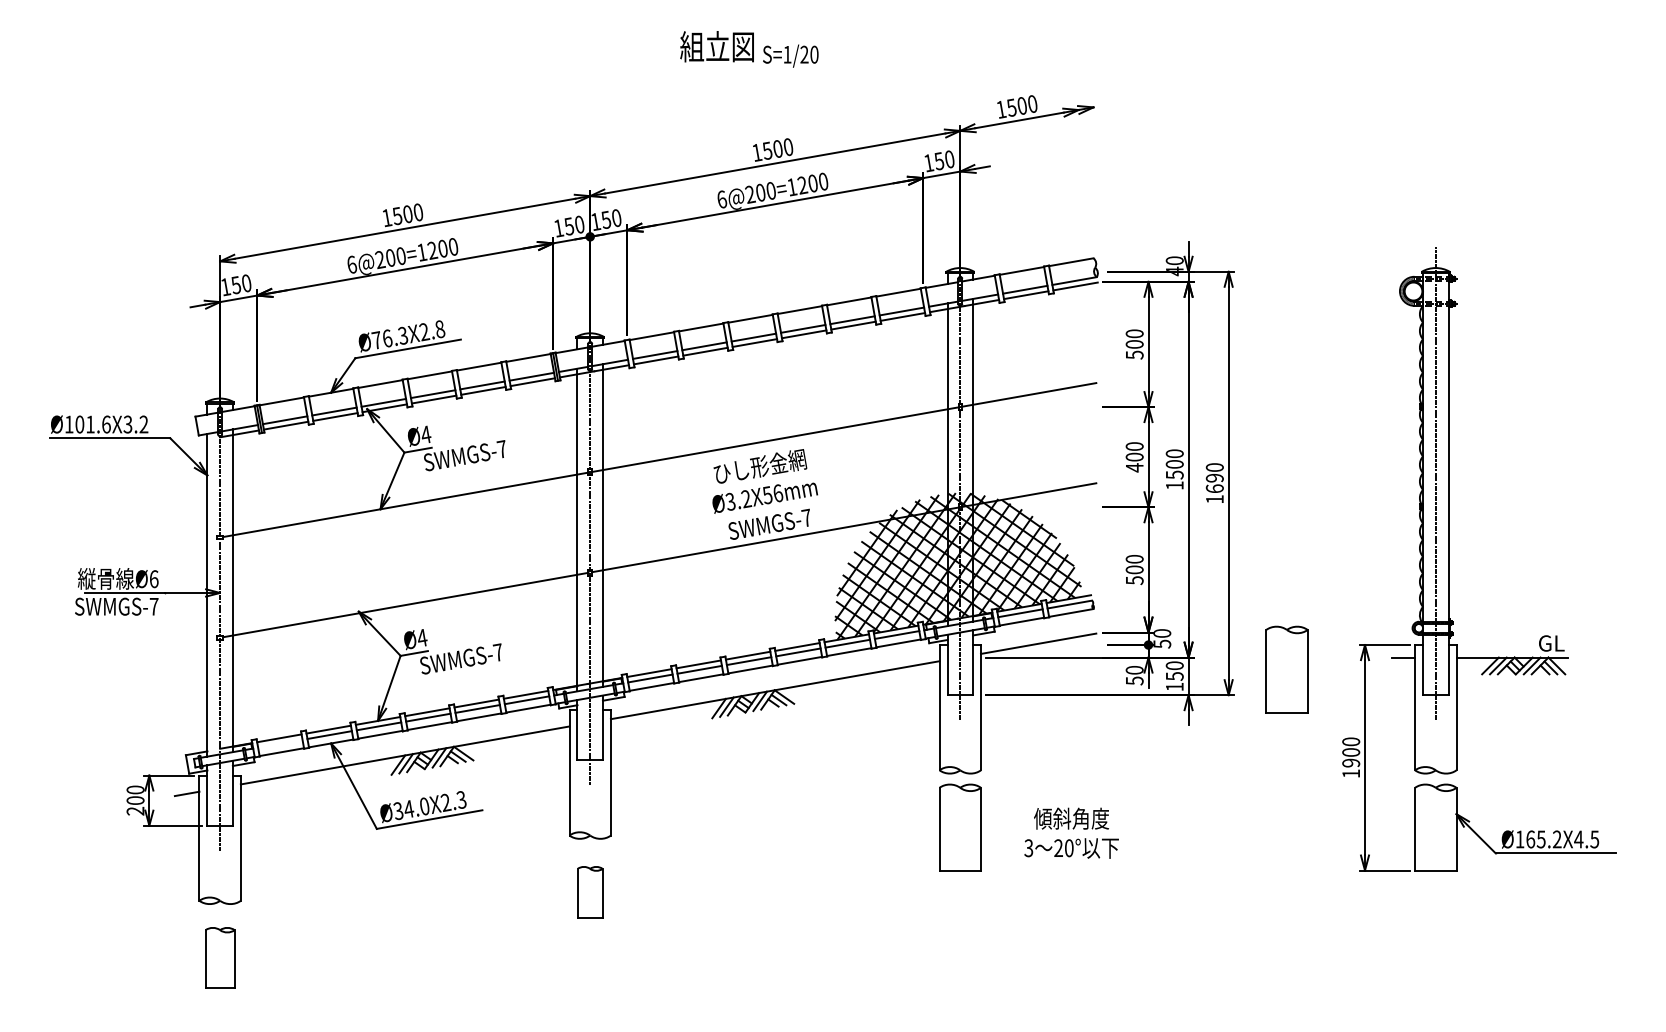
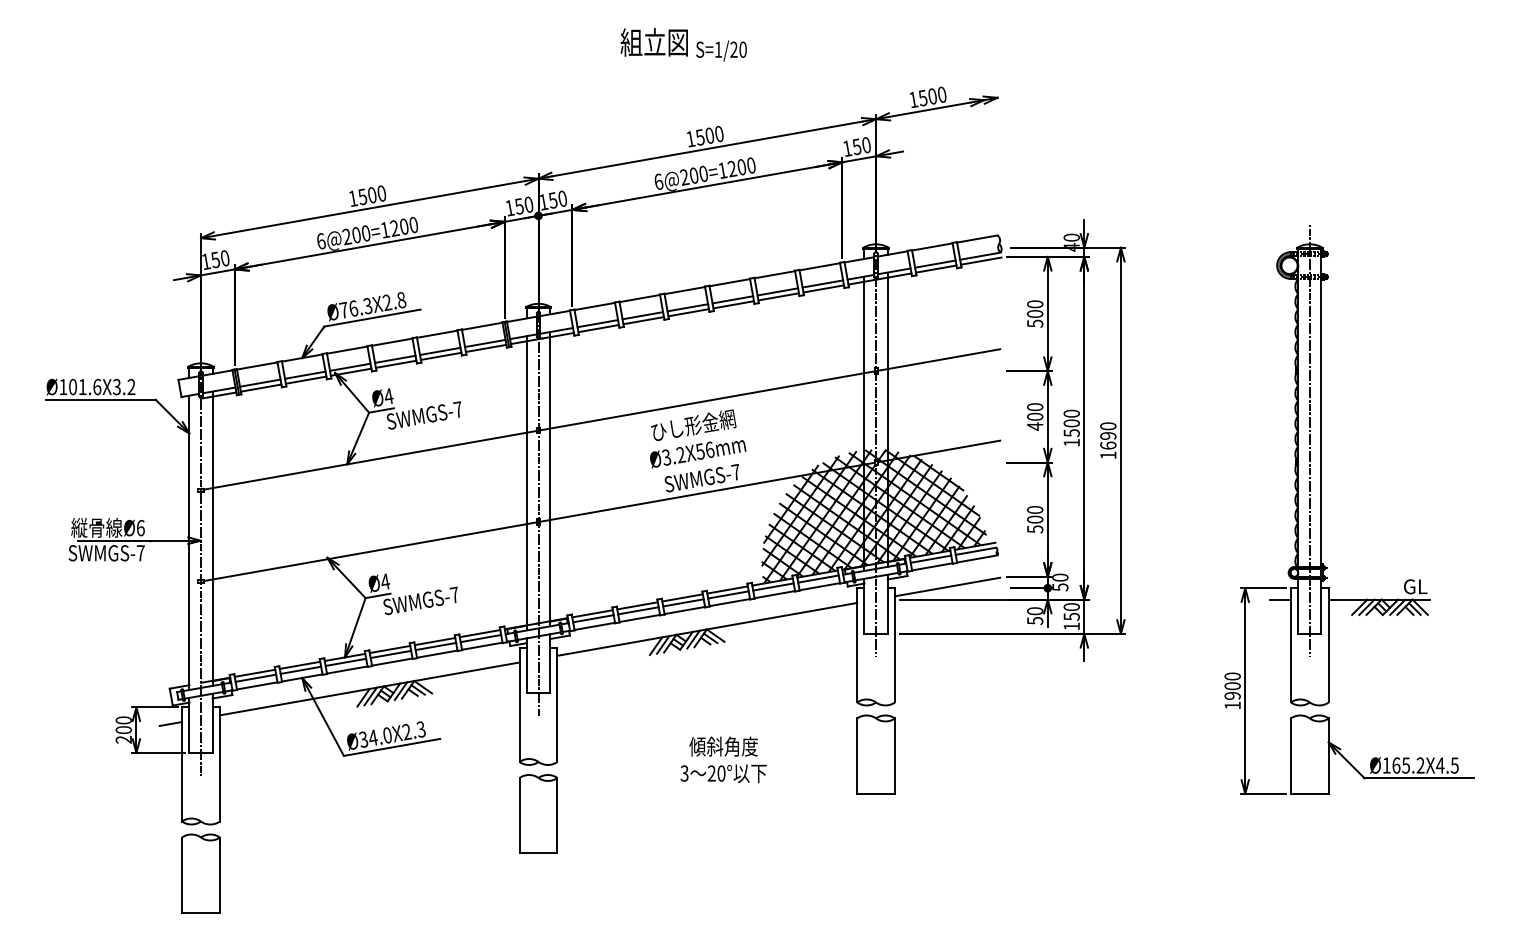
part: (1286, 669) -> (1173, 610), removed
line: (279, 742) -> (255, 677), added
text: (1071, 832) -> (723, 759), moved
part: (590, 892) -> (538, 813), size x1.67
part: (219, 957) -> (200, 873), size x1.43

